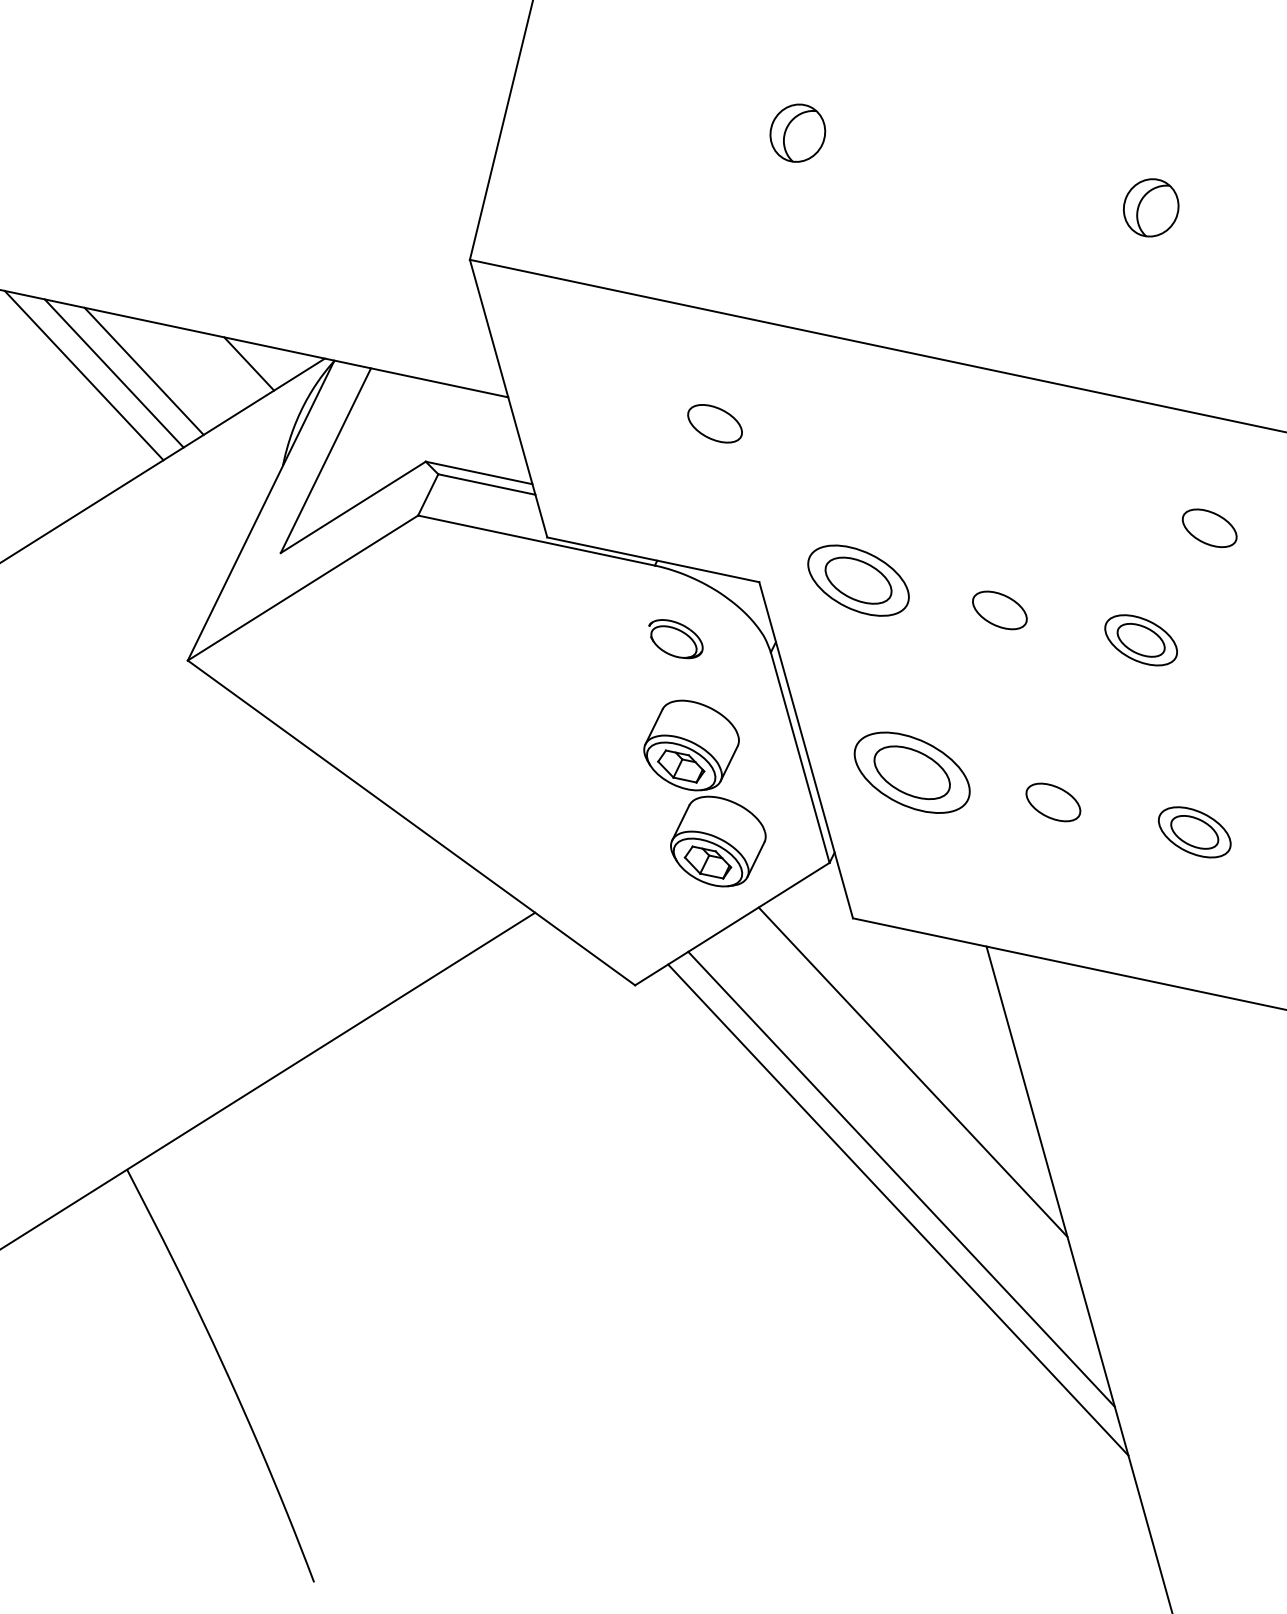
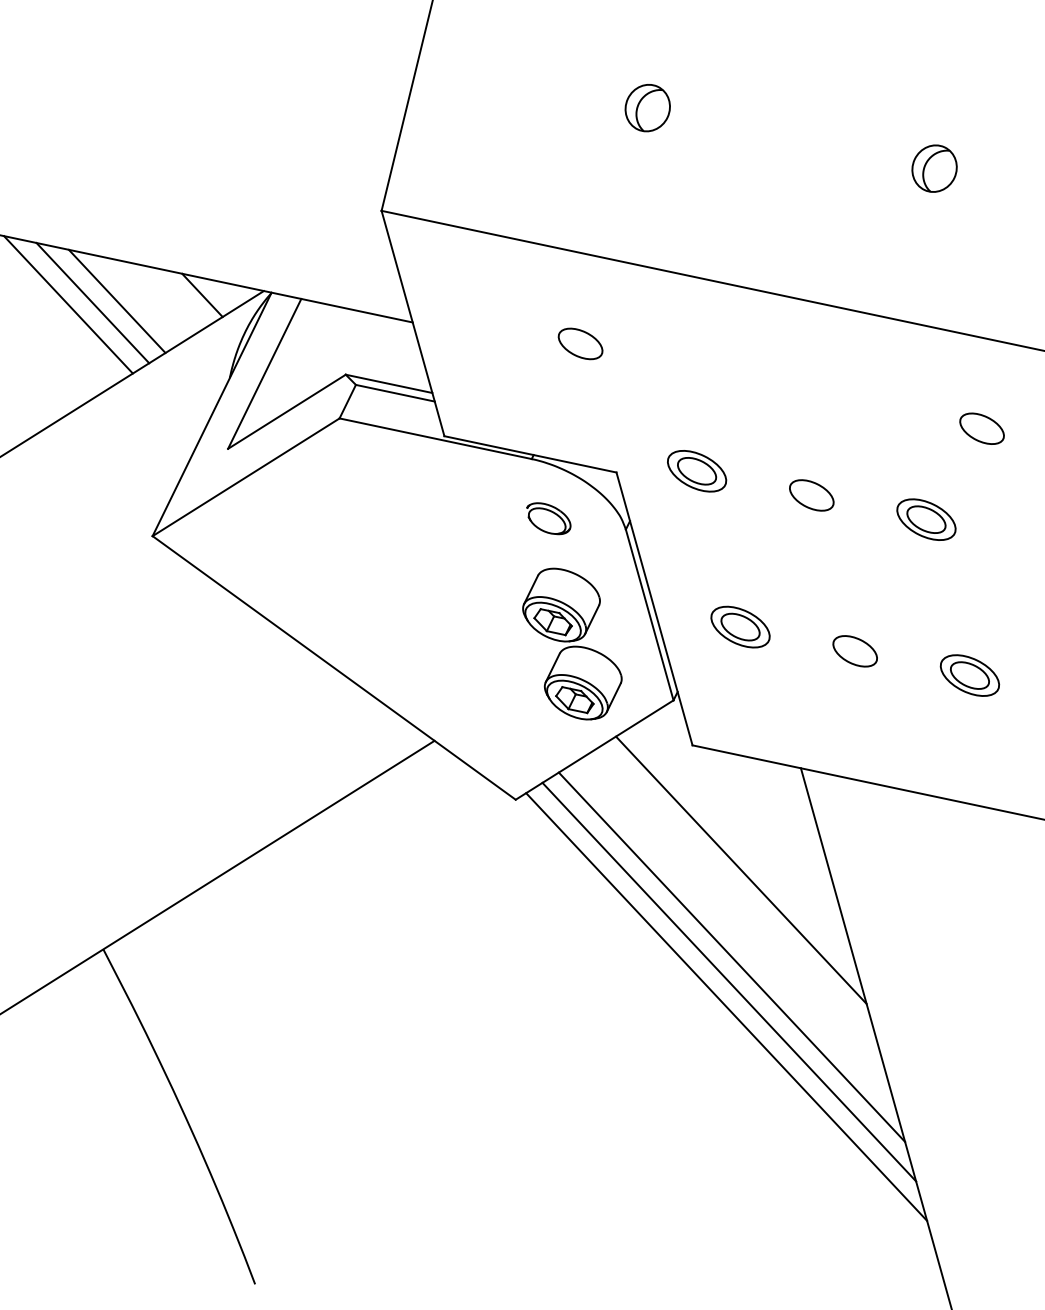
part: (858, 580) -> (697, 471), size x0.71
part: (911, 772) -> (740, 626), size x0.62
line: (895, 1240) -> (727, 1006), added

